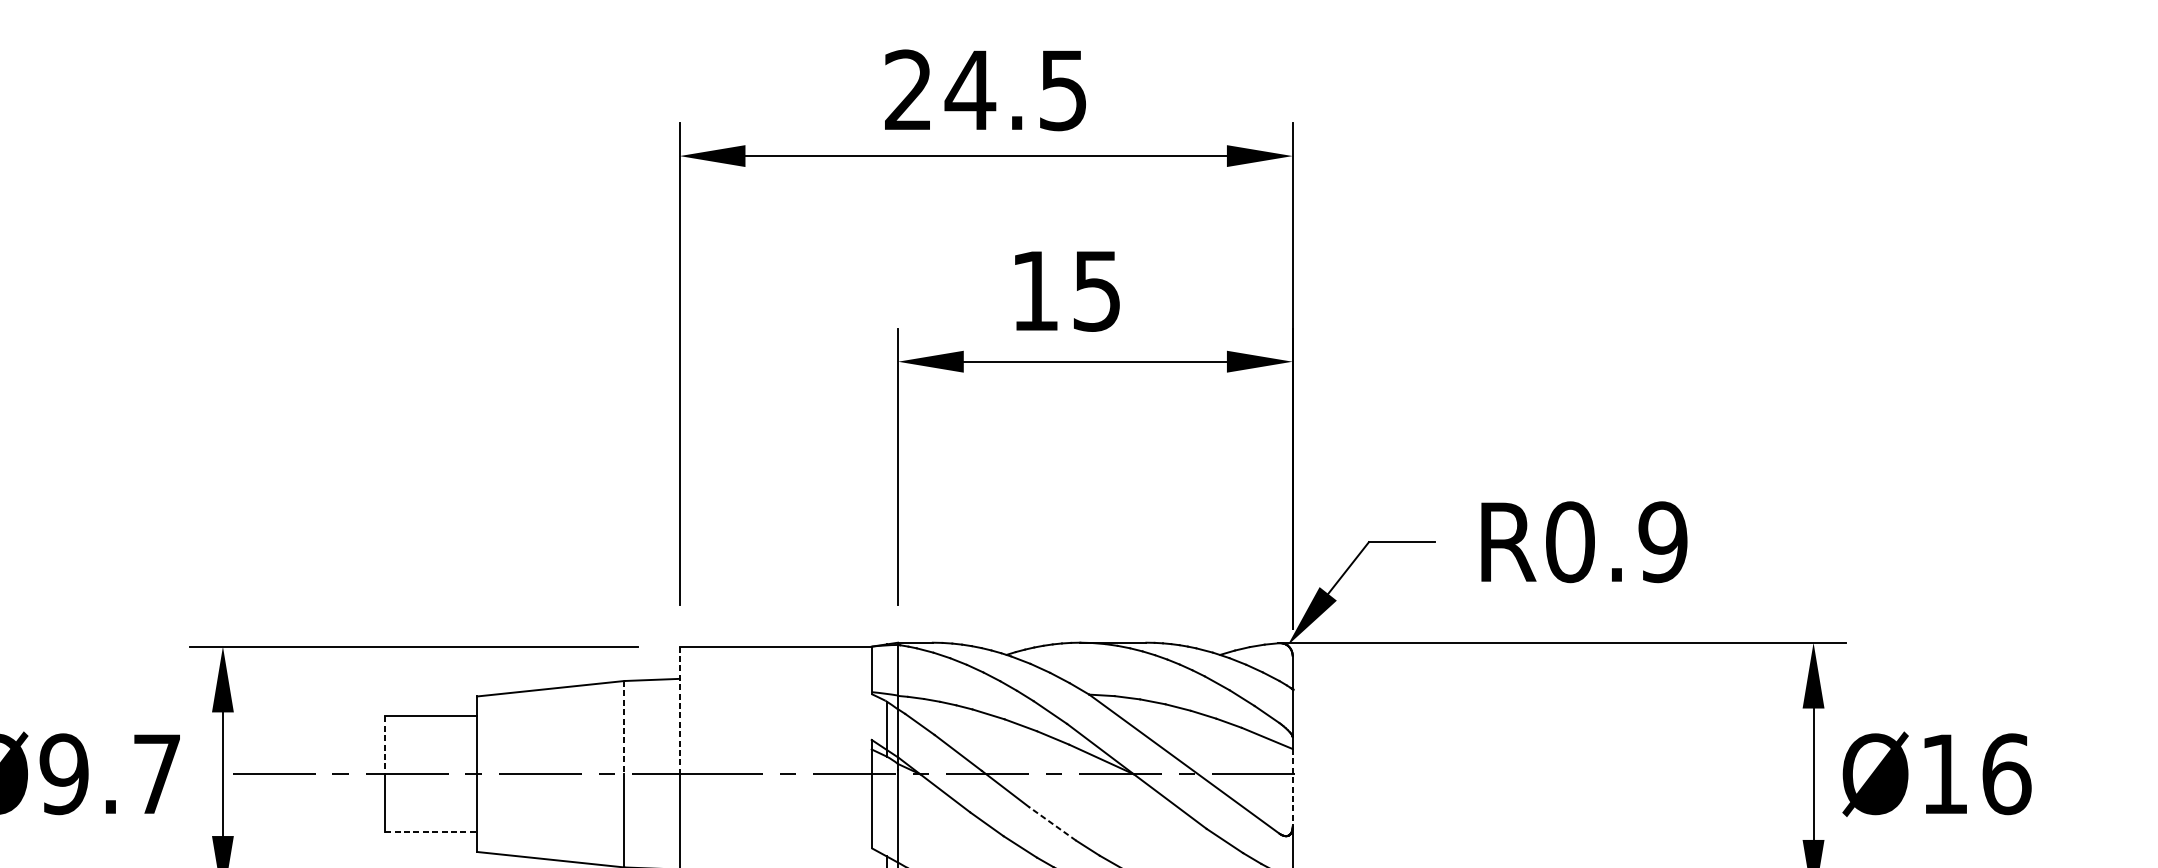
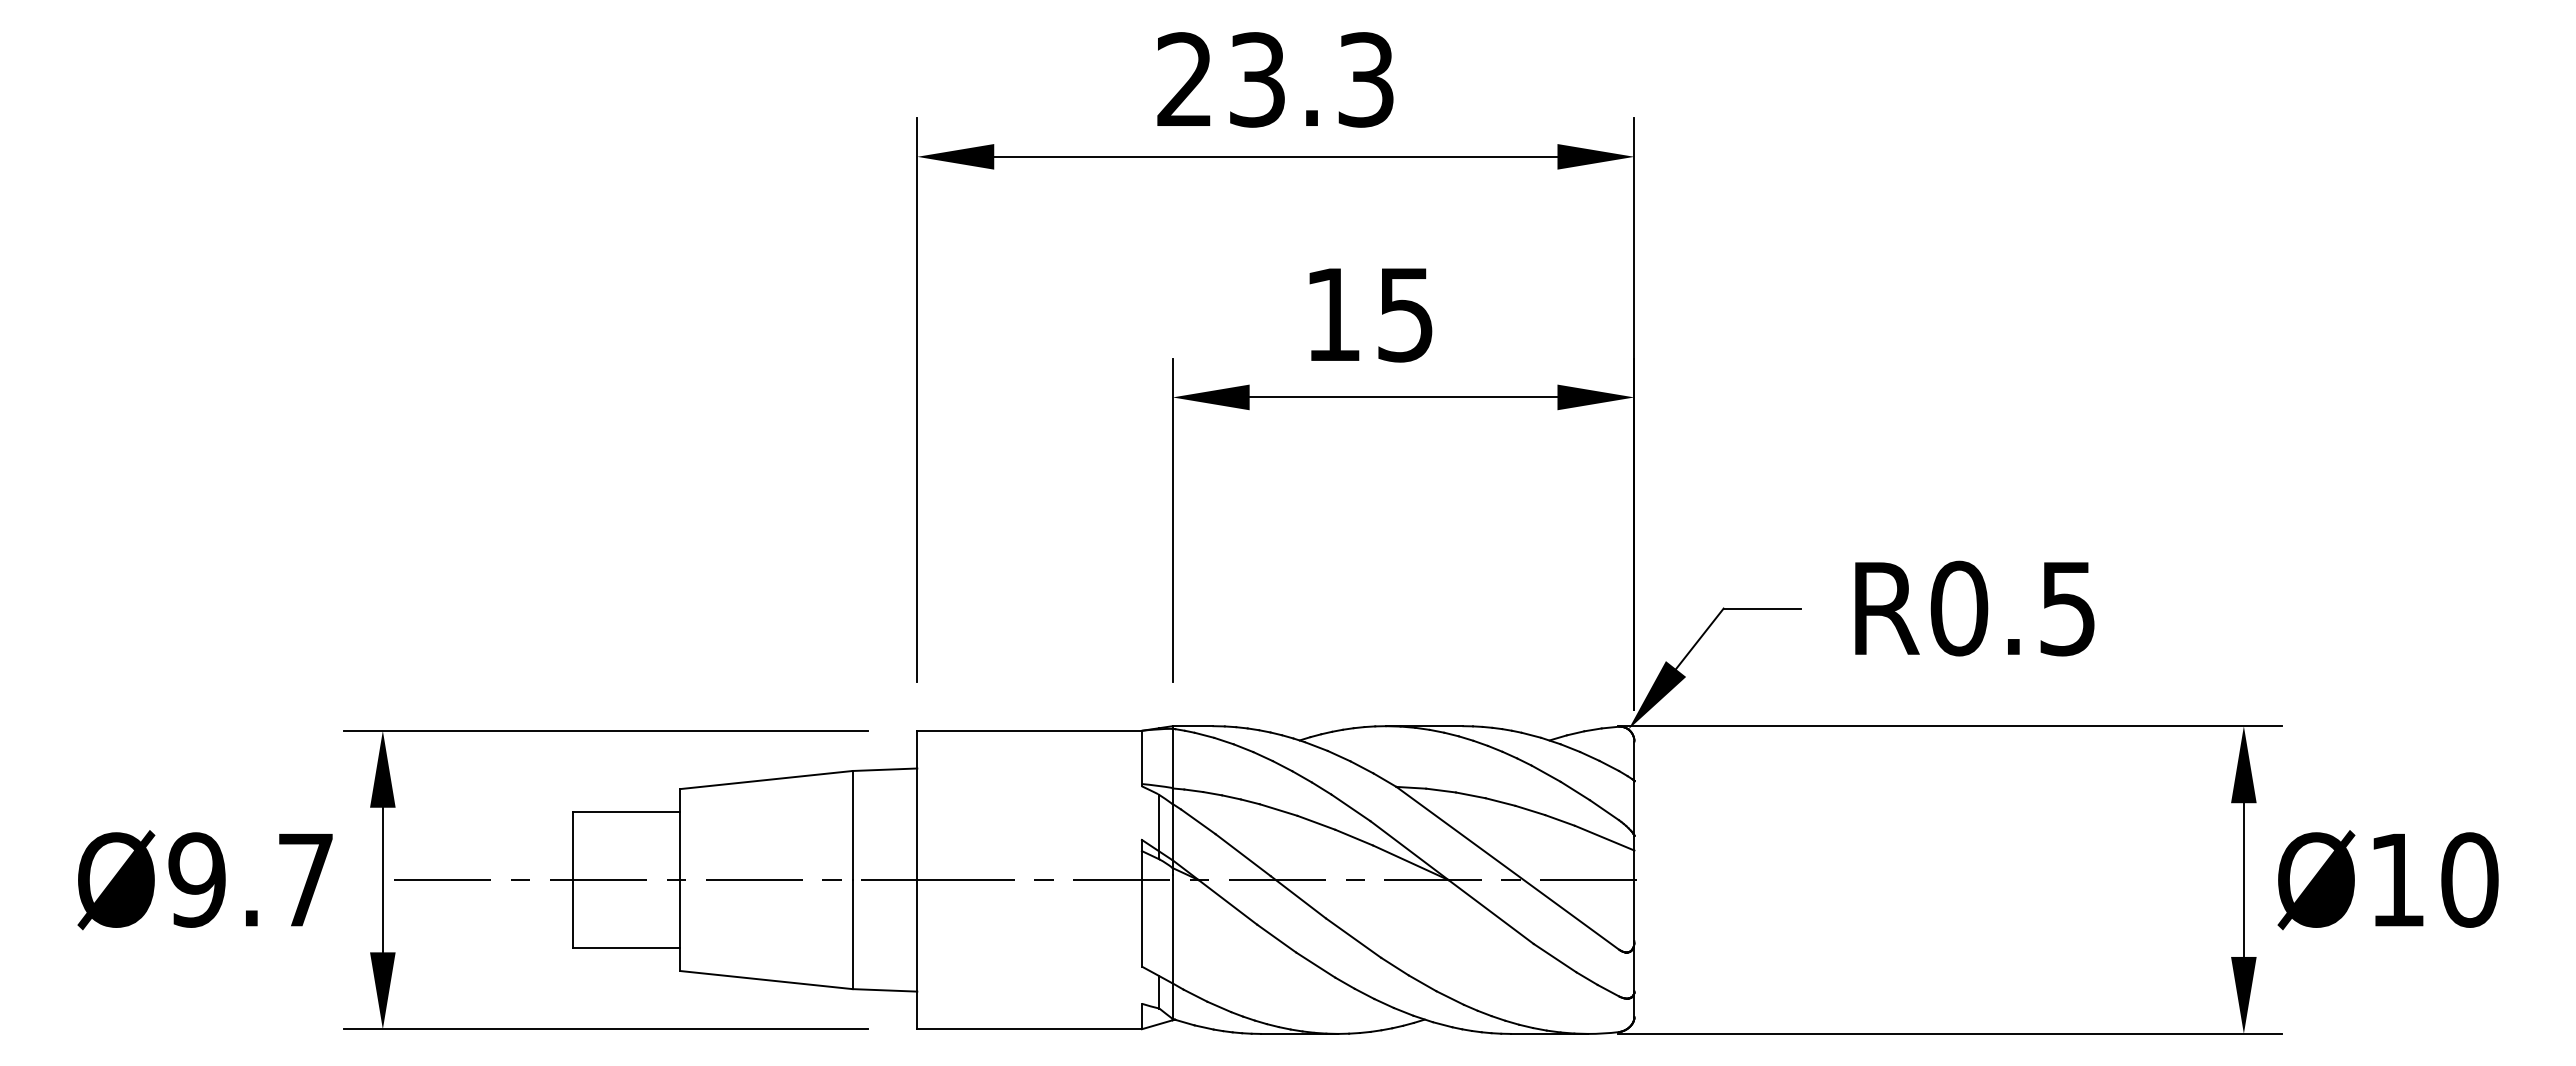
text: (1015, 89) -> (1310, 79), 24.5 -> 23.3
text: (1662, 542) -> (2067, 608), R0.9 -> R0.5
line: (679, 710) -> (917, 805), dashed -> solid
line: (624, 727) -> (852, 825), dashed -> solid
line: (385, 745) -> (572, 846), dashed -> solid
text: (2007, 773) -> (2470, 879), Ø16 -> Ø10
line: (1292, 788) -> (1634, 896), dashed -> solid
line: (1052, 824) -> (1353, 938), dashed -> solid
line: (431, 831) -> (626, 947), dashed -> solid

